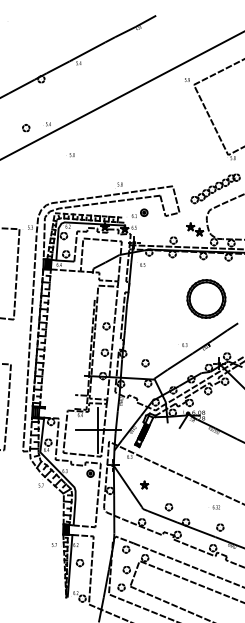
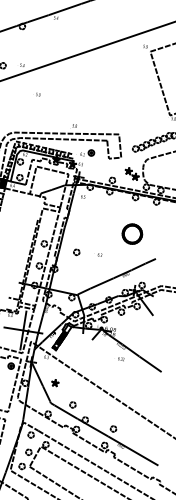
part: (206, 298) -> (132, 233), size x0.6
text: (182, 345) -> (97, 255), moved
part: (145, 363) -> (76, 252), moved
text: (215, 507) -> (120, 359), moved

